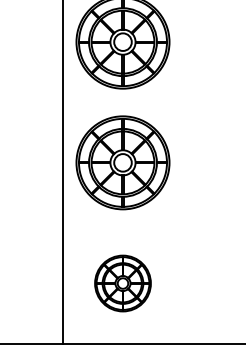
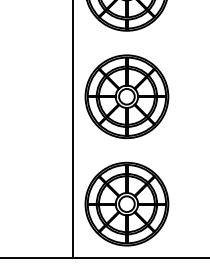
part: (122, 283) -> (126, 204), size x1.67

